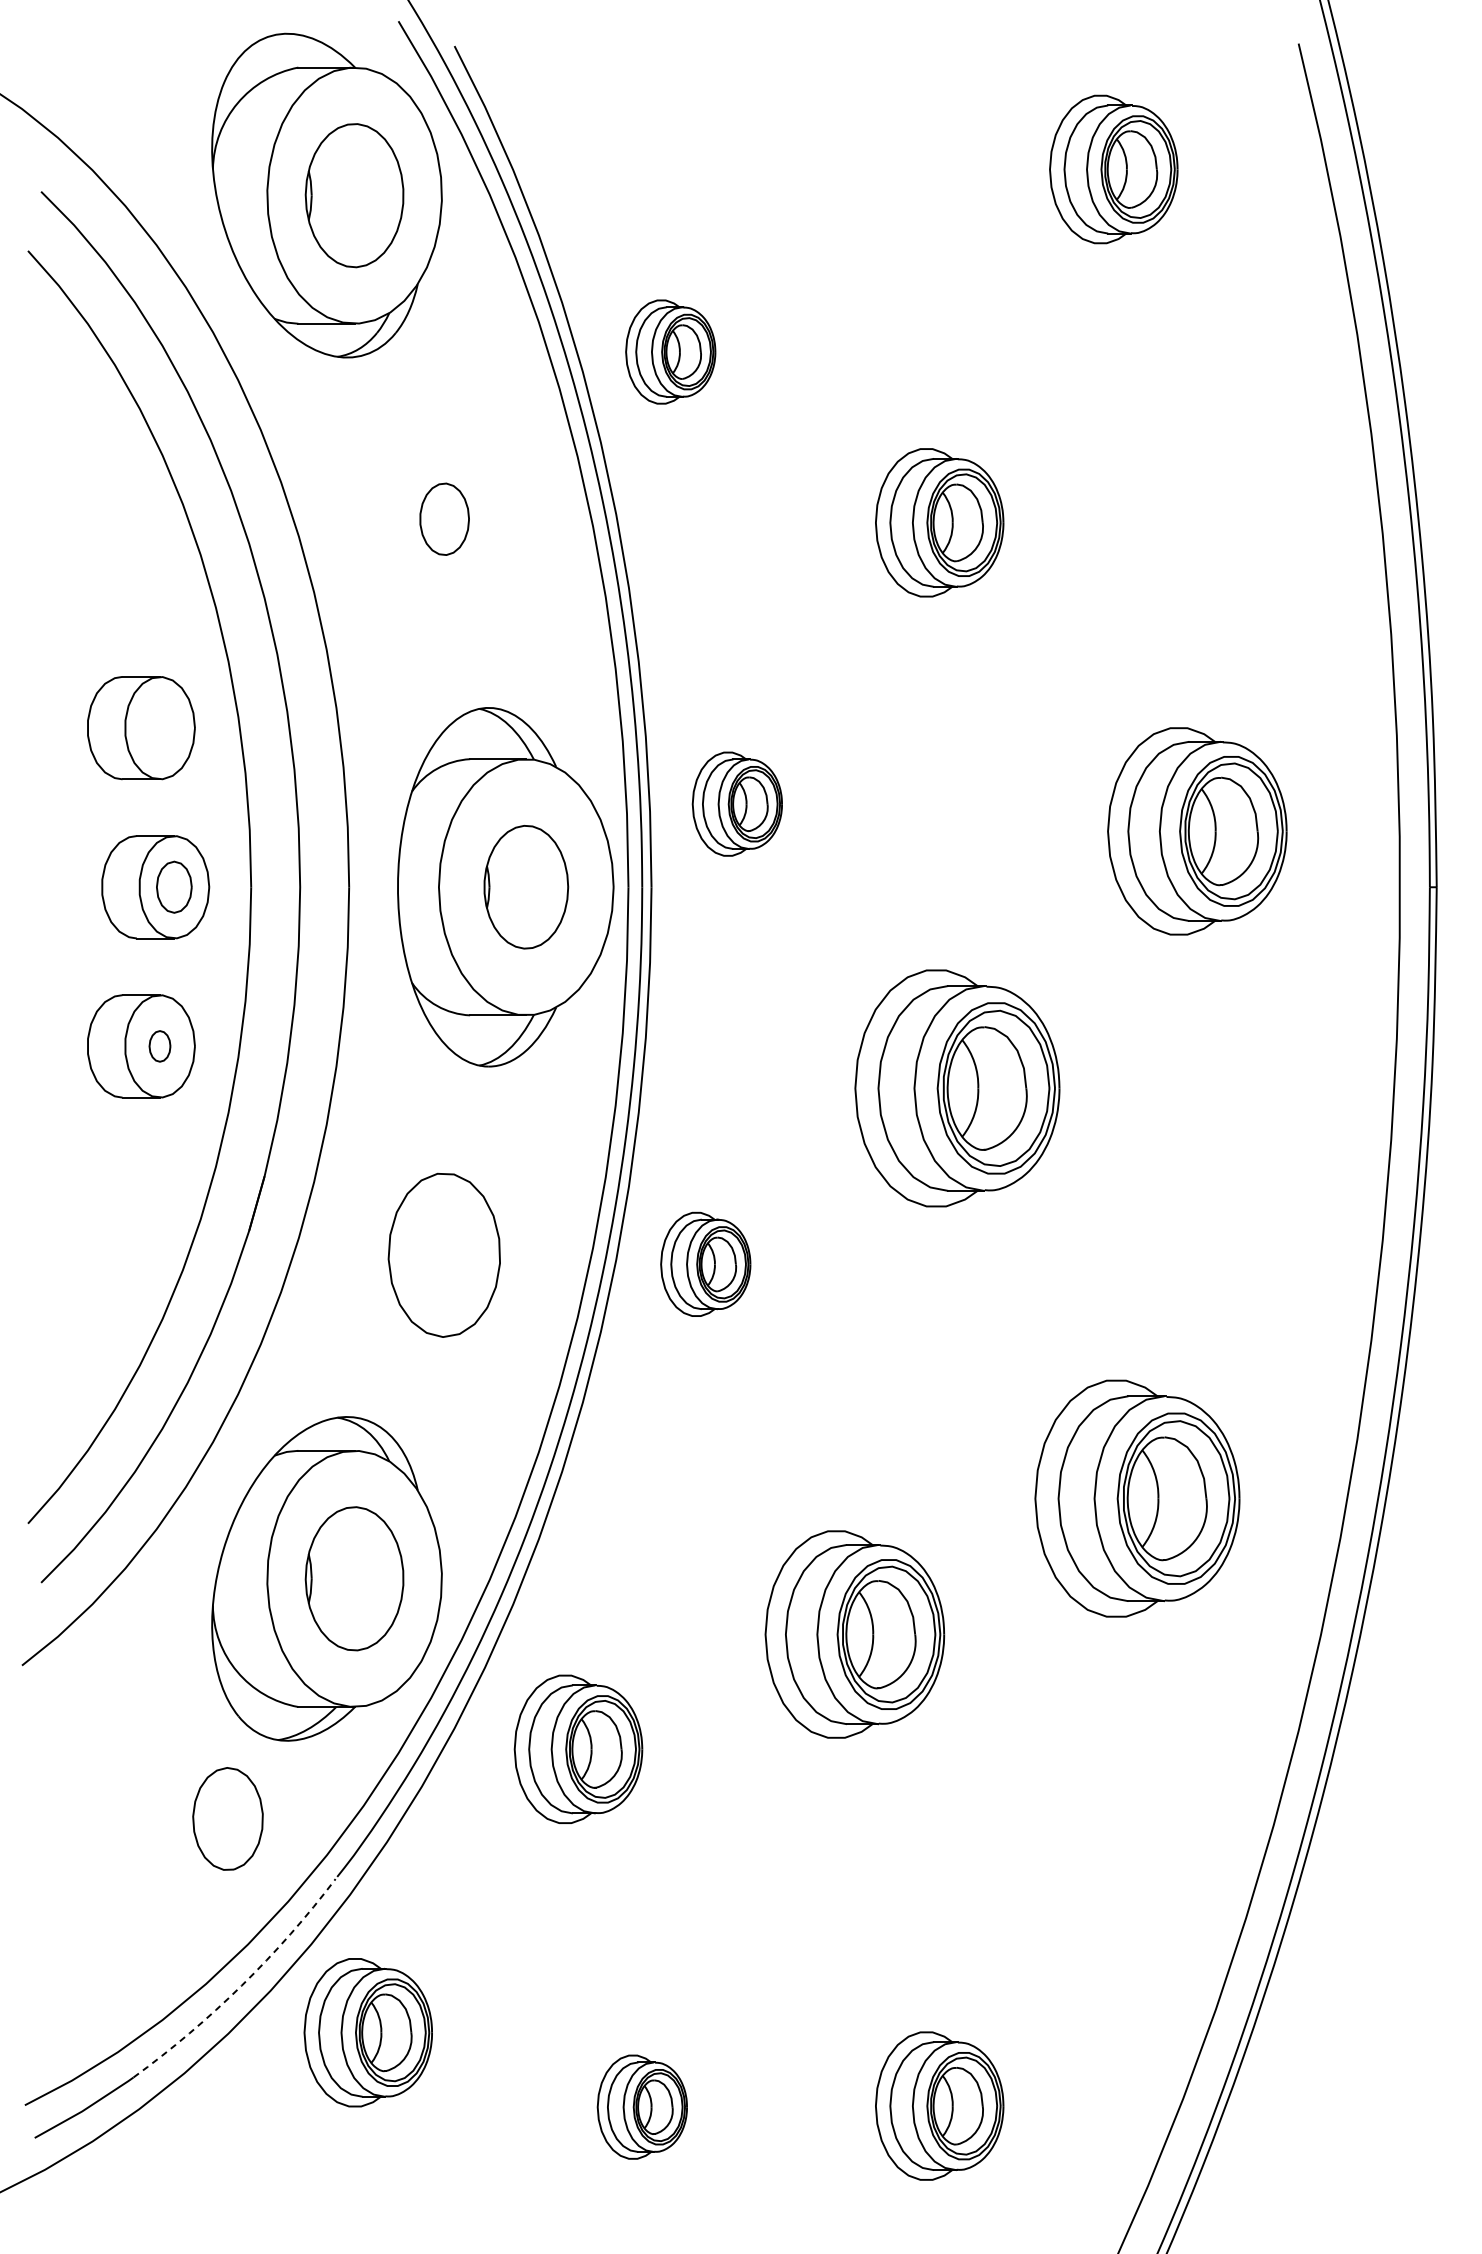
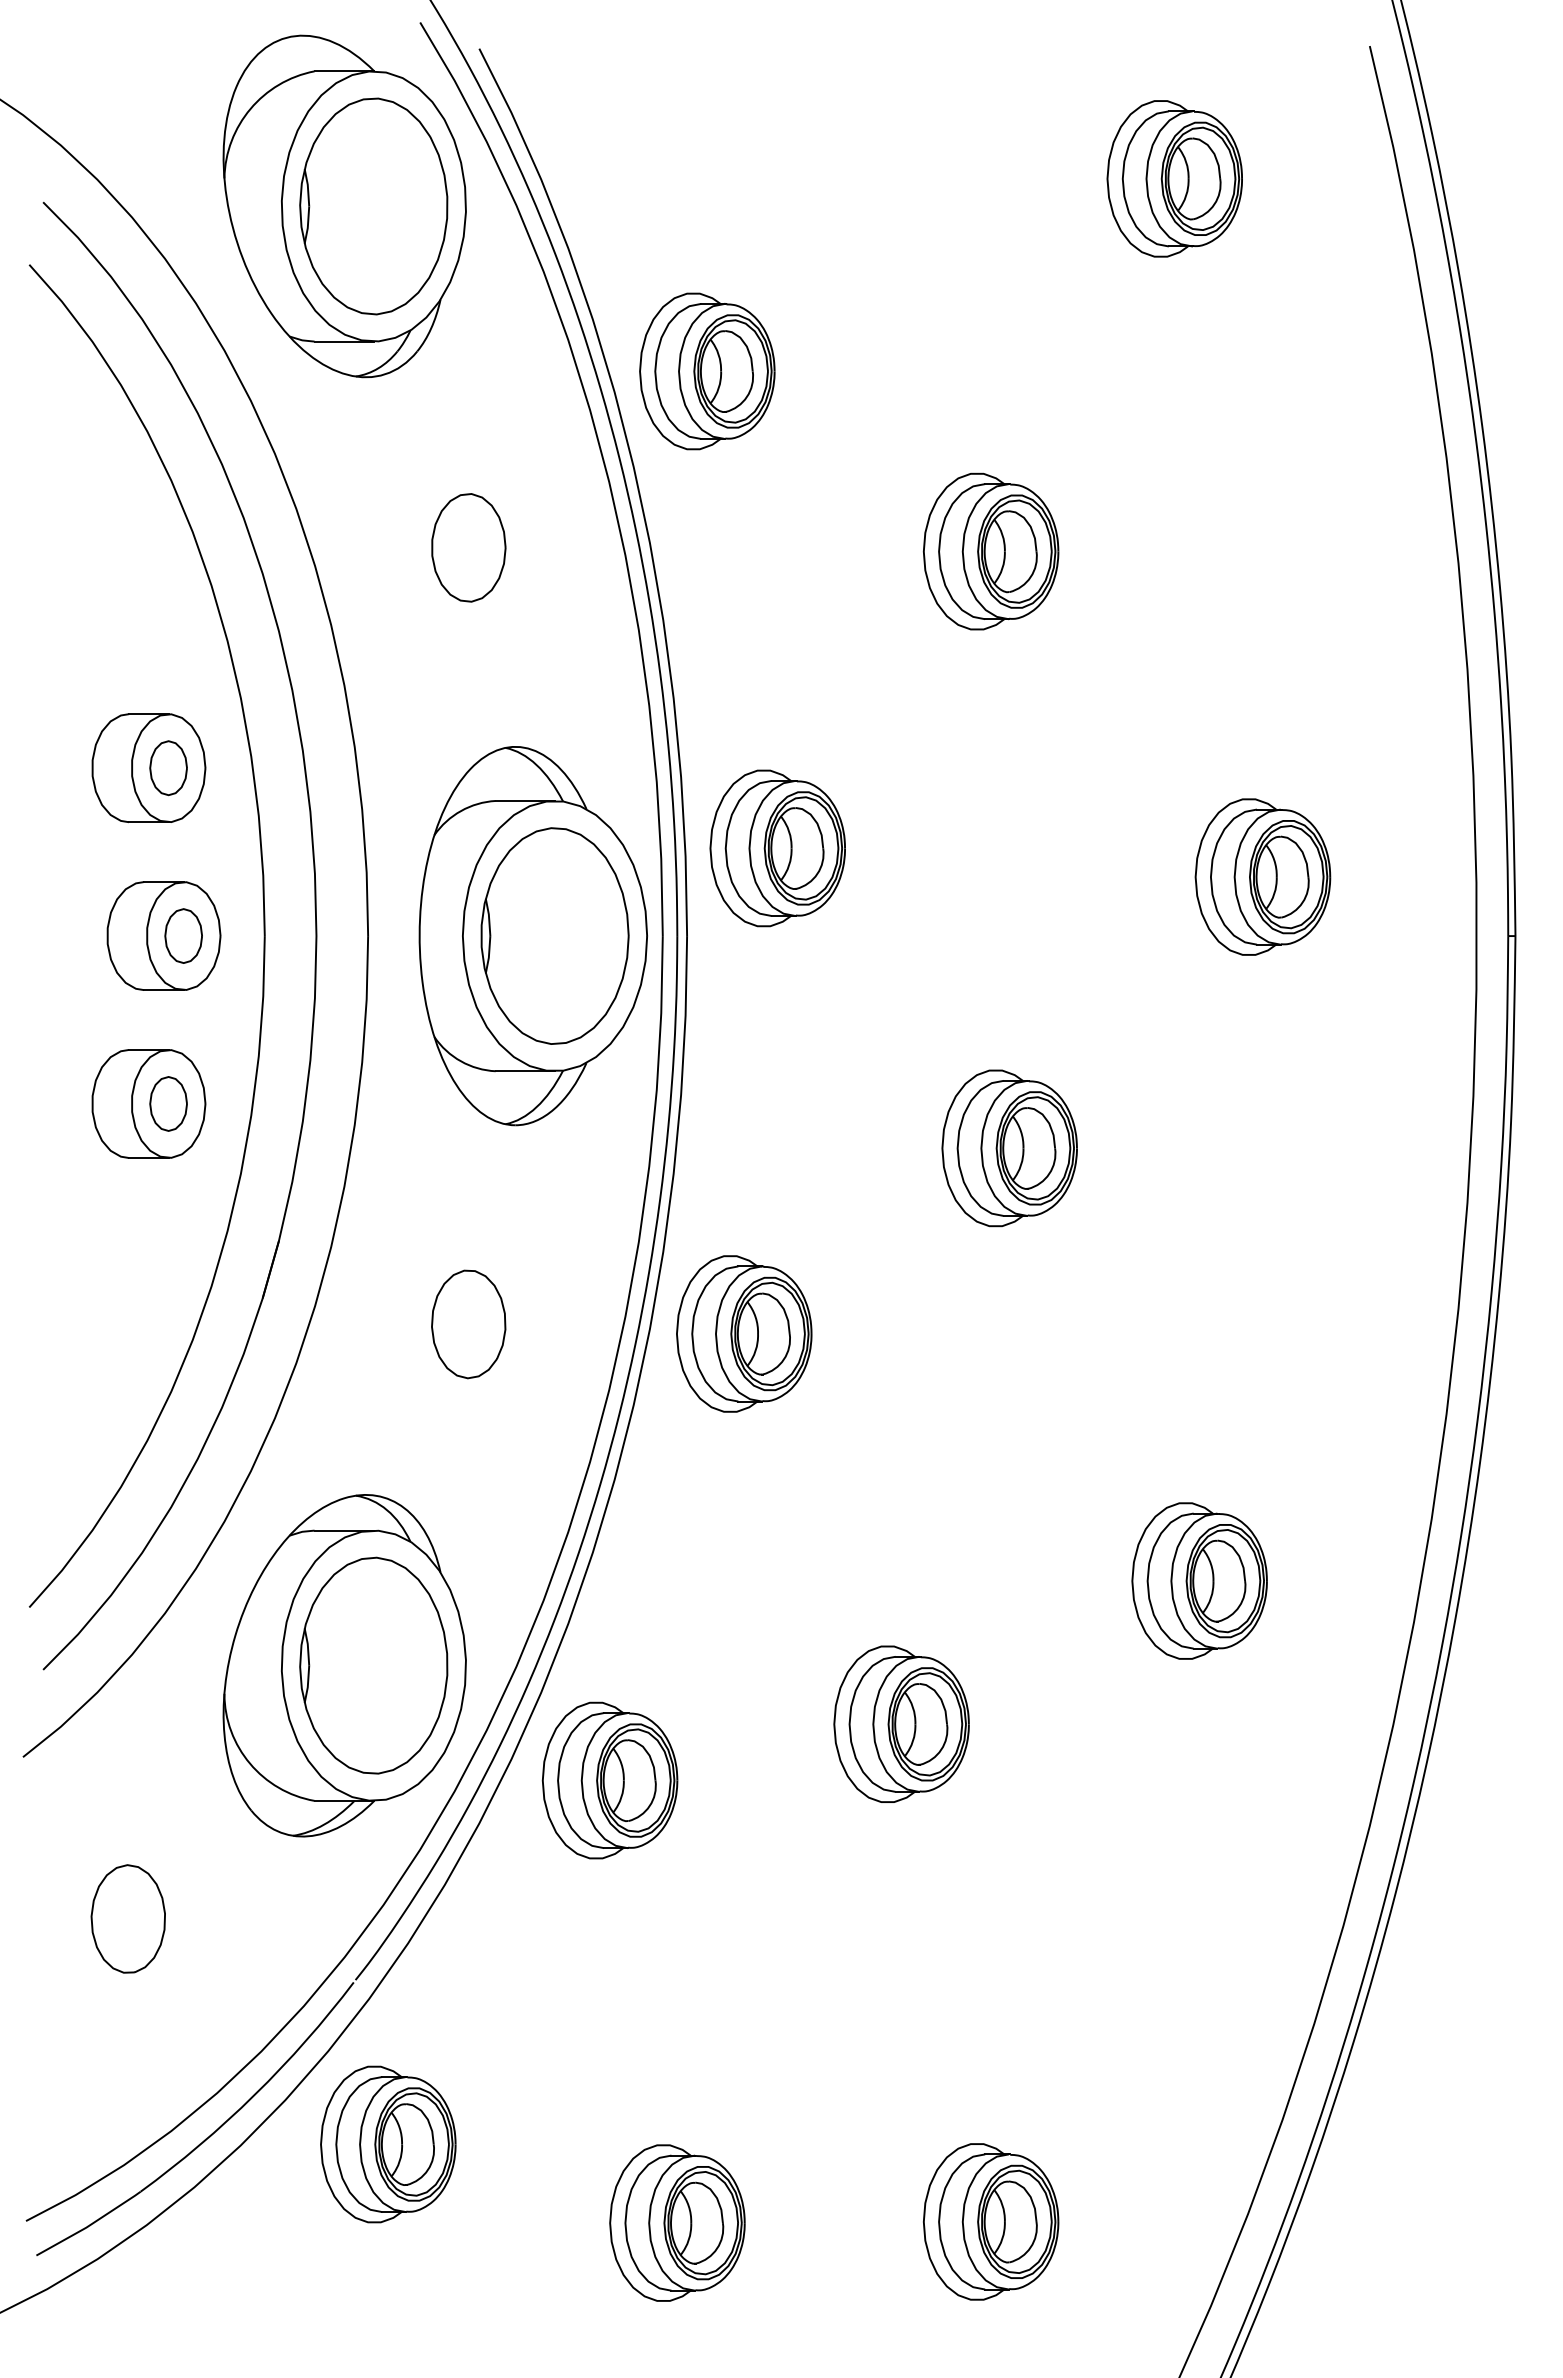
part: (354, 195) -> (373, 206), size x1.43
part: (670, 352) -> (707, 371), size x1.43
part: (444, 518) -> (468, 547), size x1.43
part: (159, 728) -> (168, 768), added
part: (737, 804) -> (777, 848), size x1.43
part: (1196, 830) -> (1262, 876), size x0.71
part: (525, 886) -> (554, 935), size x1.67
part: (159, 1045) -> (168, 1103), size x1.67
part: (957, 1088) -> (1009, 1148), size x0.62
part: (444, 1255) -> (468, 1324), size x0.62
part: (705, 1263) -> (744, 1333), size x1.43
part: (1137, 1498) -> (1199, 1580), size x0.62
part: (354, 1578) -> (373, 1665), size x1.43
part: (854, 1633) -> (901, 1723), size x0.71
part: (577, 1749) -> (609, 1780), moved
part: (227, 1818) -> (127, 1918), moved
arc: (241, 1985) -> (254, 2094), dashed -> solid
part: (642, 2106) -> (677, 2222), size x1.43

